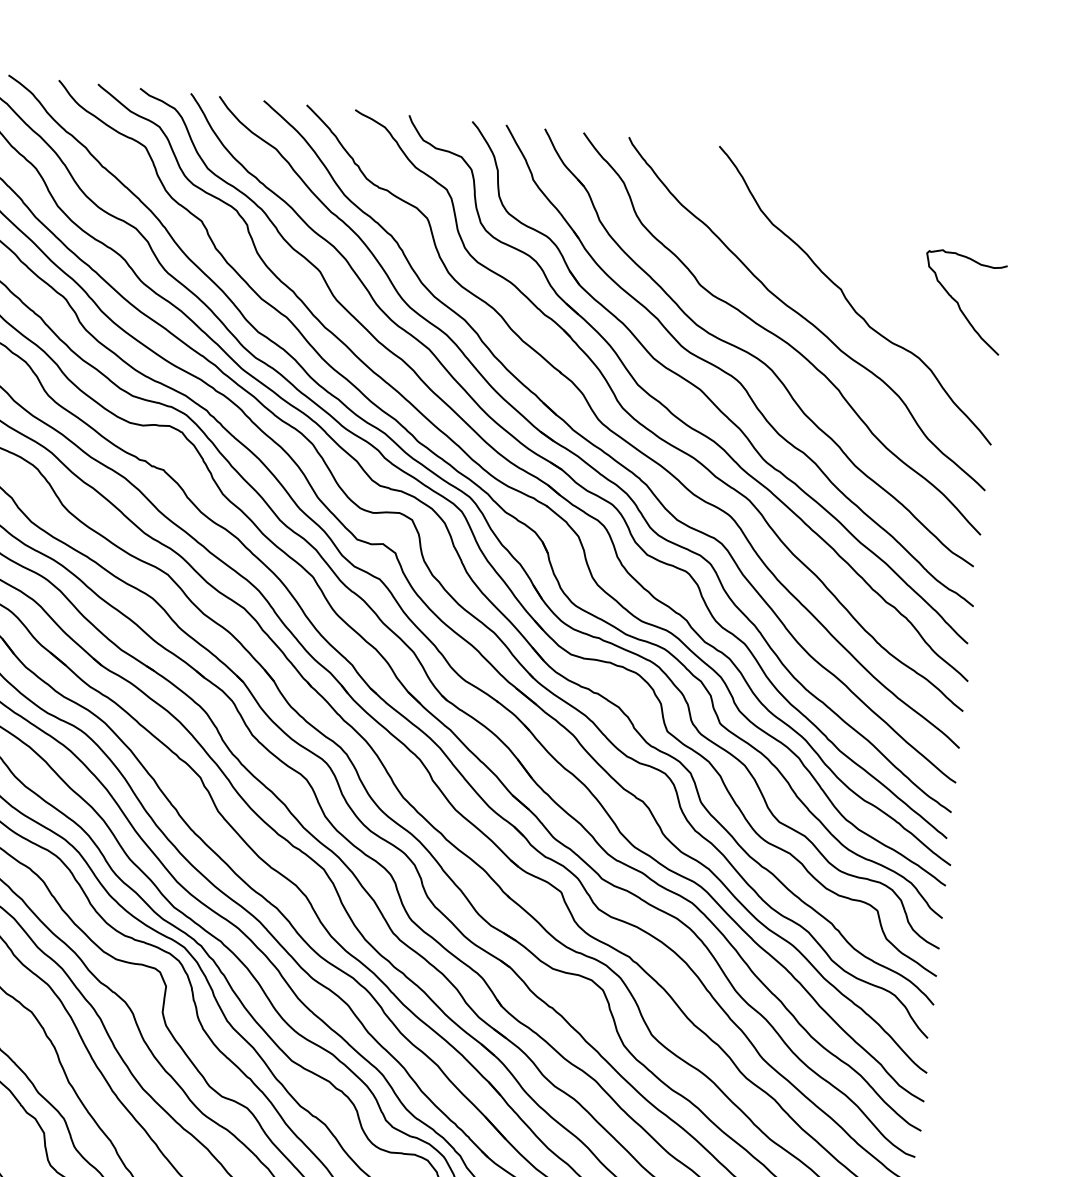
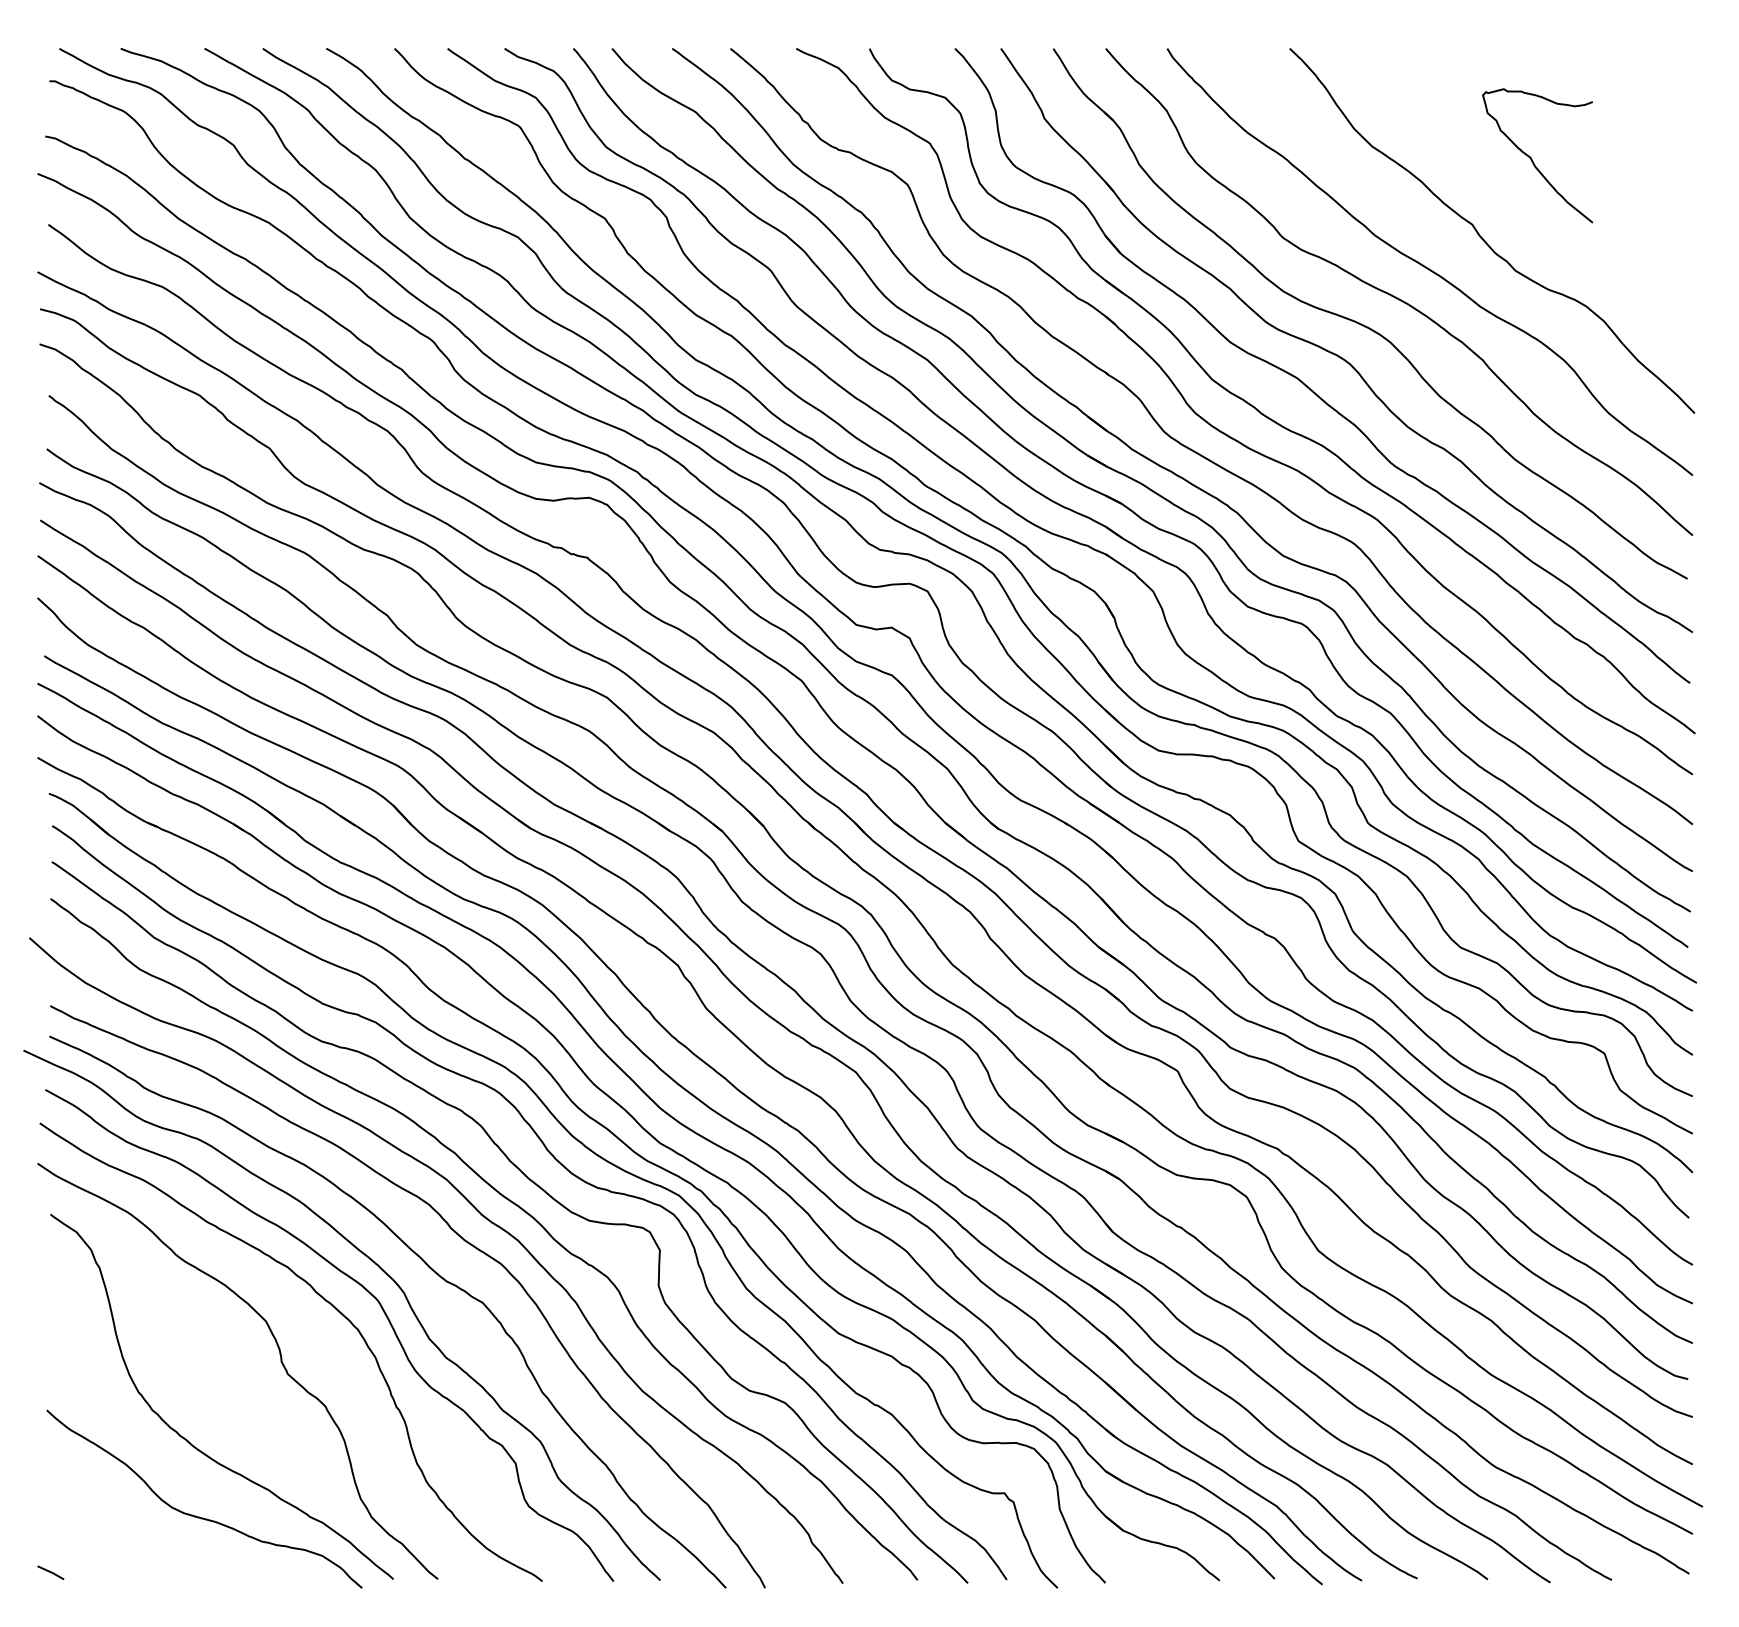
curve: (958, 302) -> (1531, 157), moved

